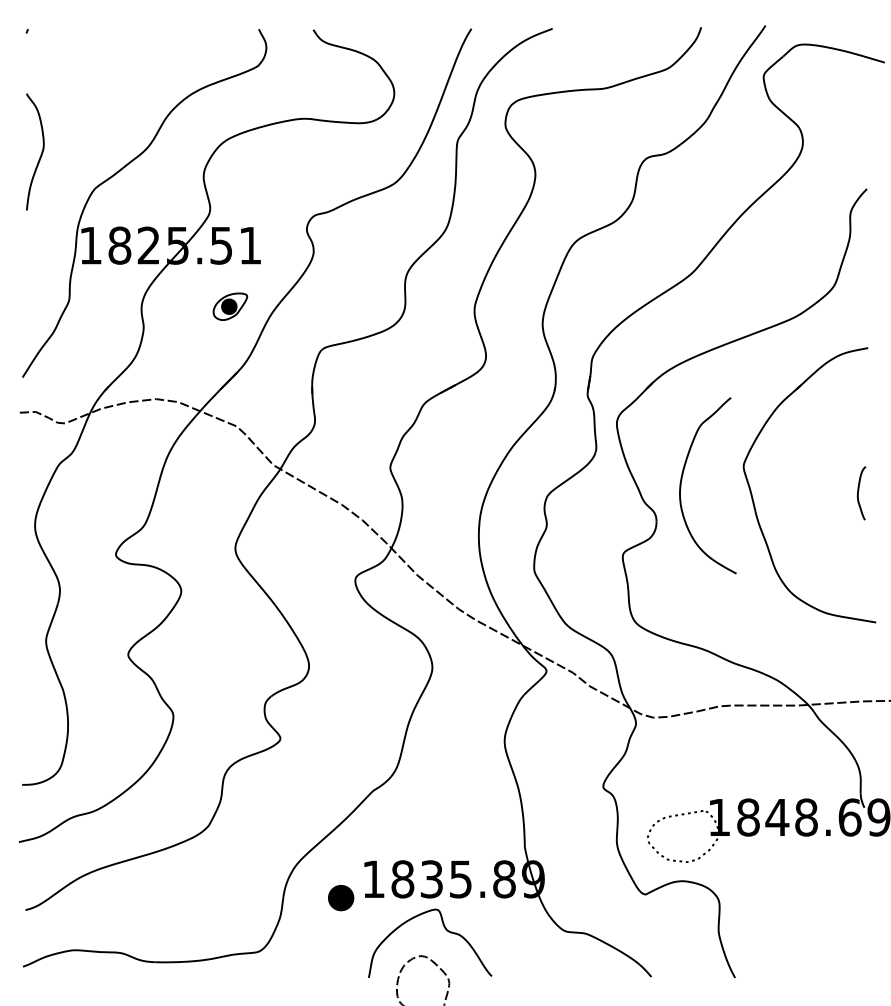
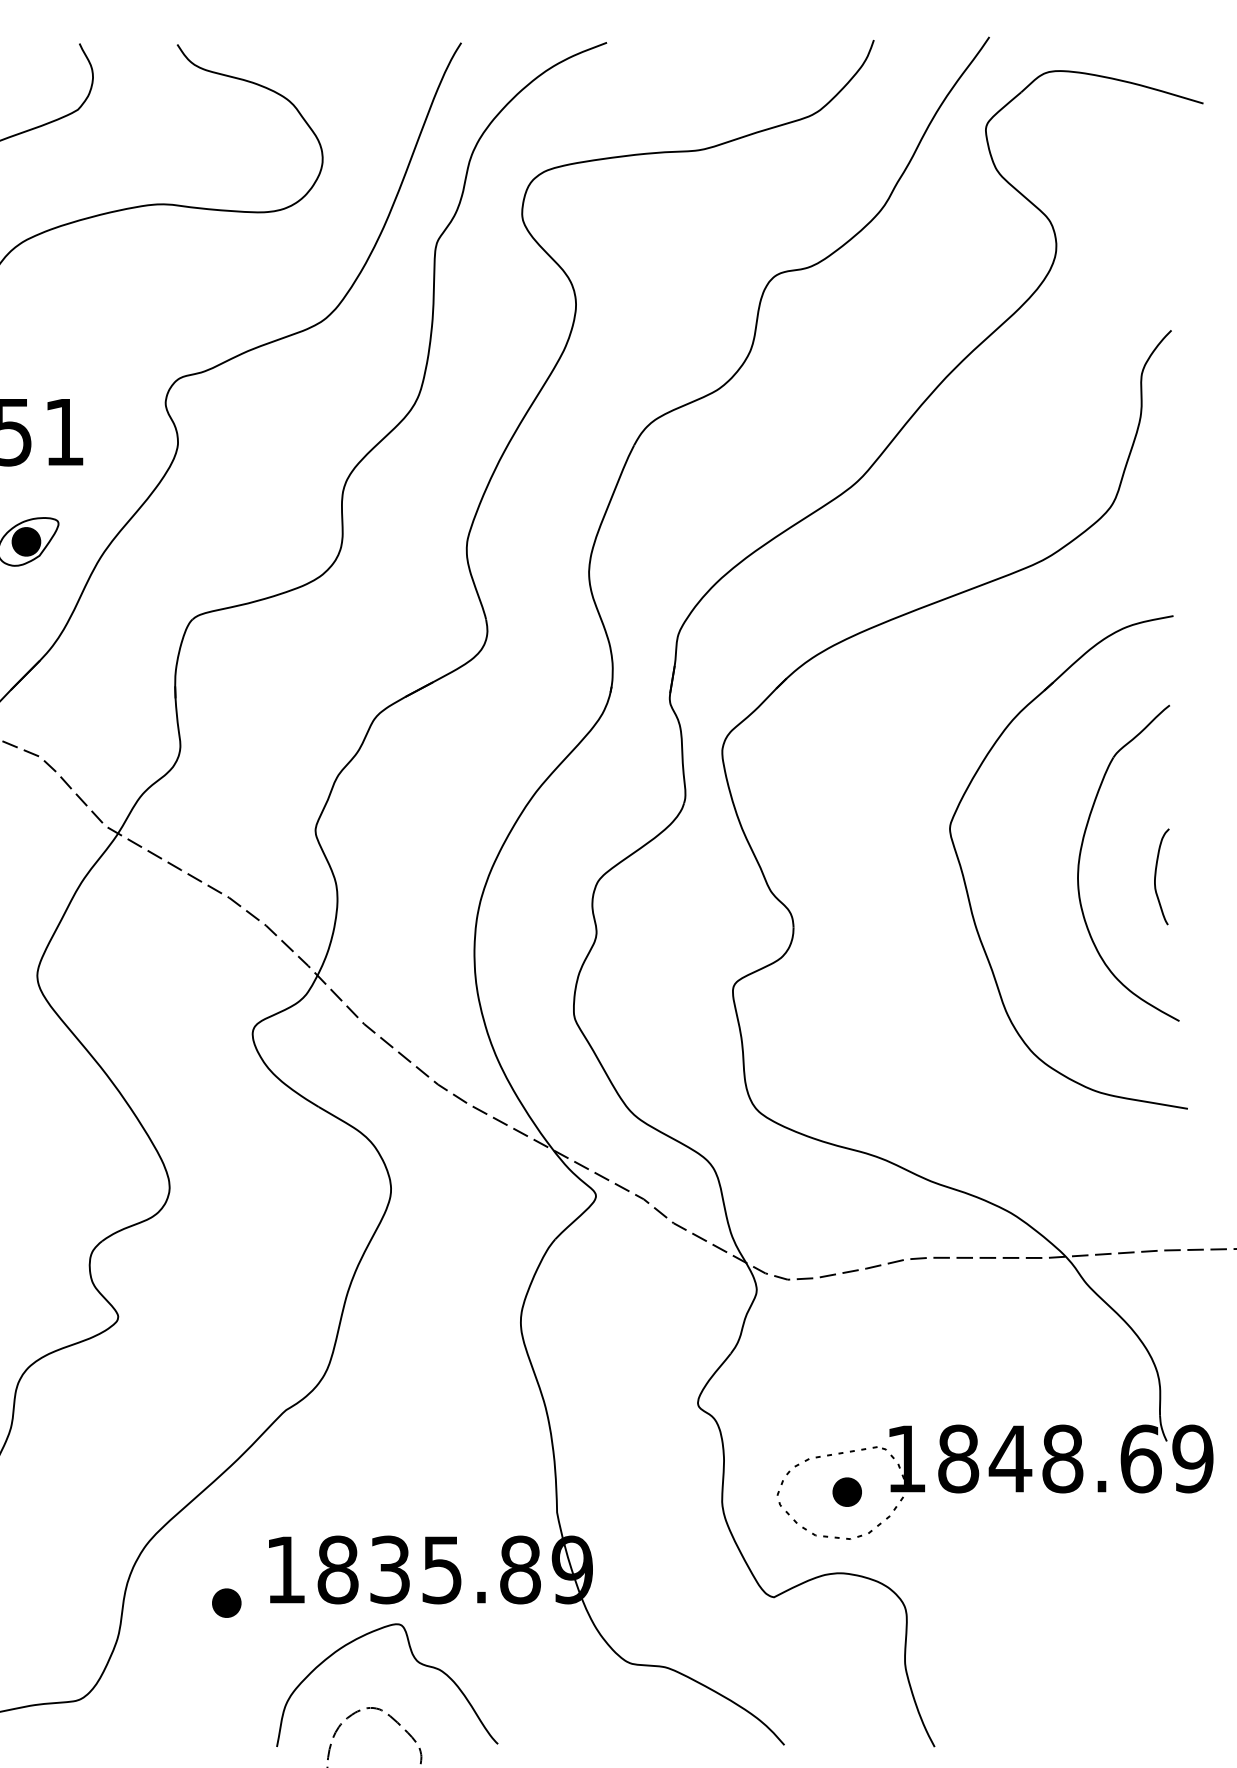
part: (682, 480) -> (1082, 853), moved
part: (686, 836) -> (847, 1493), added
part: (340, 897) -> (226, 1602), size x0.62

